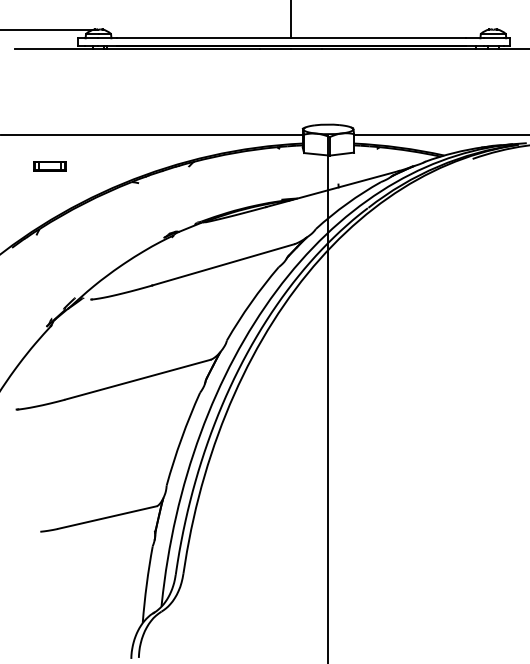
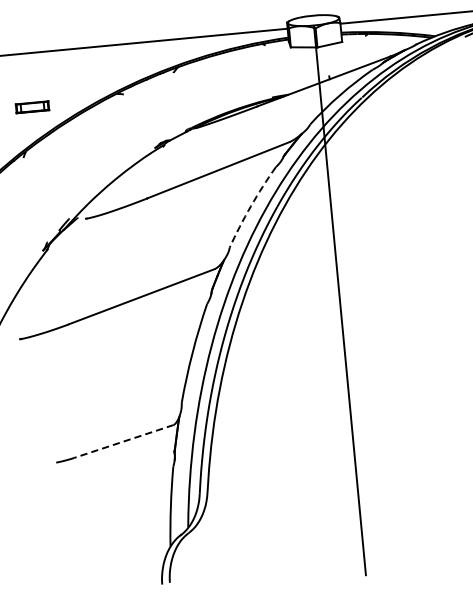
part: (49, 166) -> (32, 107), moved
arc: (251, 302) -> (251, 206), solid -> dashed
line: (107, 517) -> (123, 441), solid -> dashed

